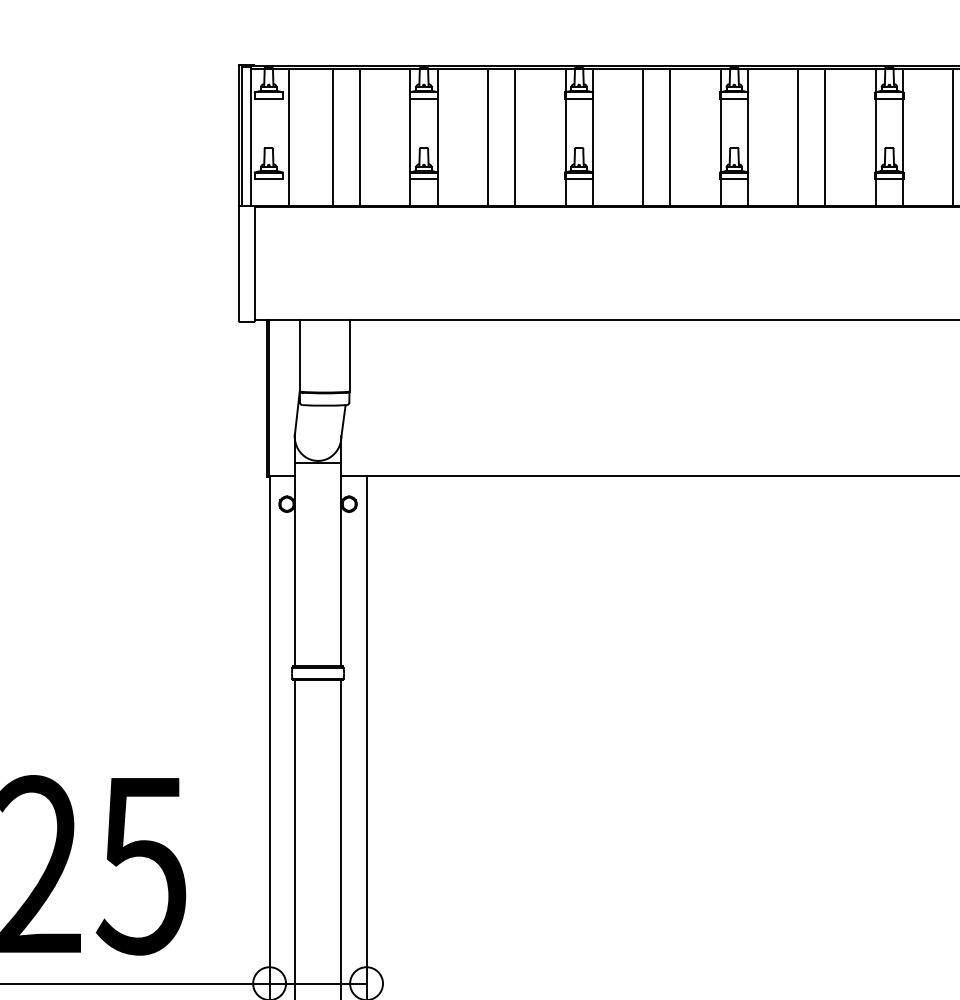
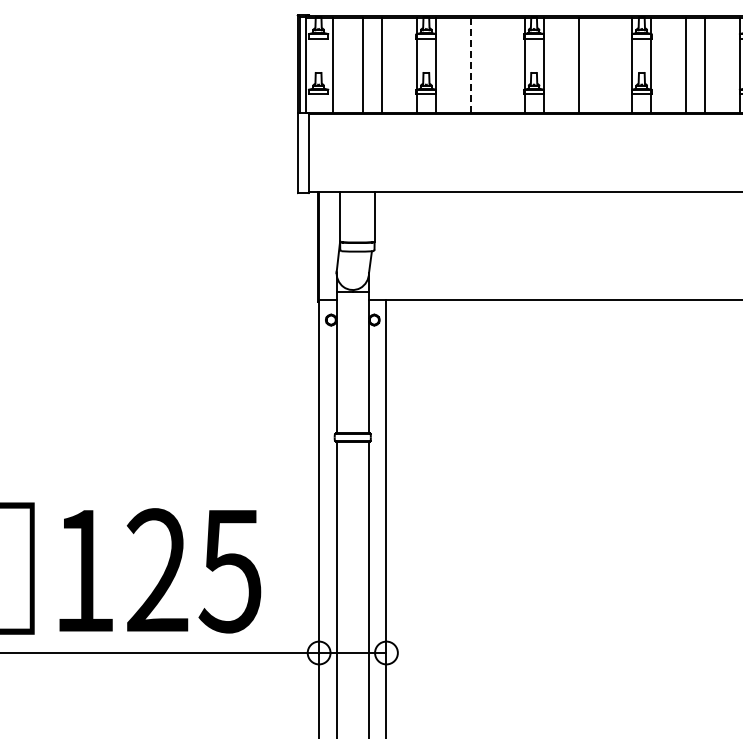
line: (487, 137) -> (470, 65), solid -> dashed
line: (514, 137) -> (489, 65), removed
line: (670, 137) -> (597, 65), removed

